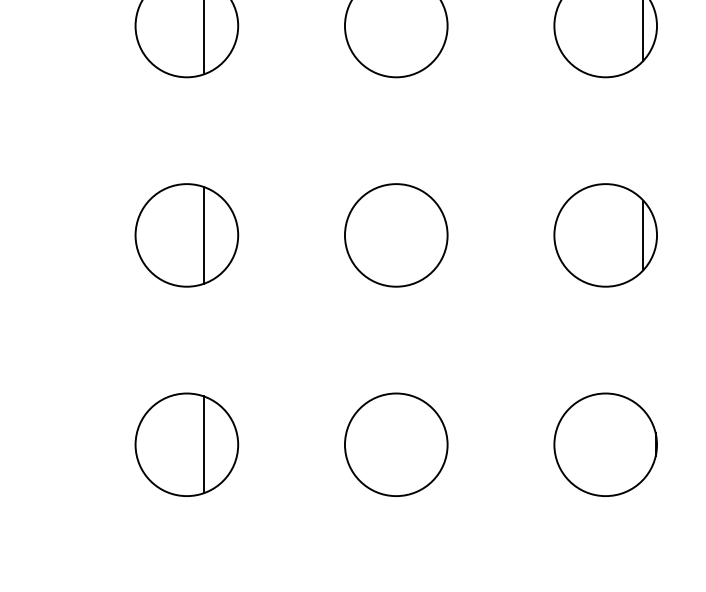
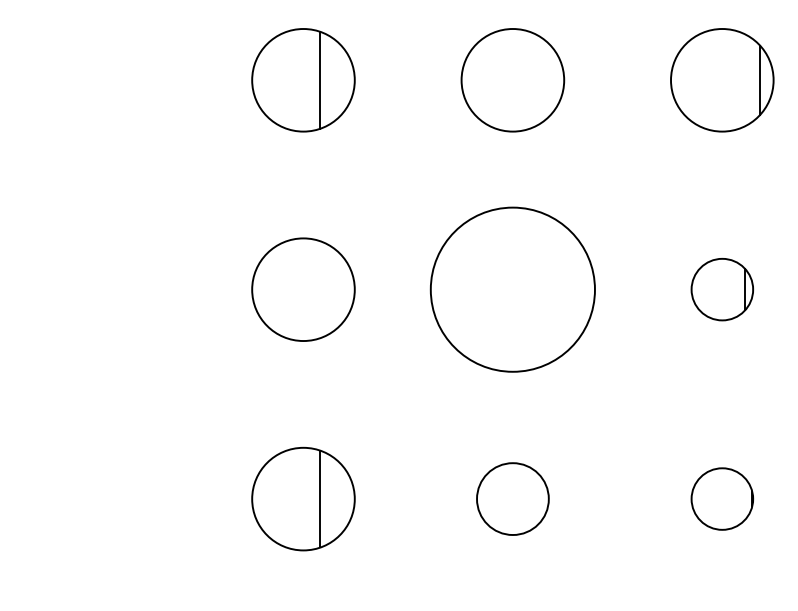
line: (203, 235) -> (320, 289), removed
circle: (395, 235) -> (512, 289), size x1.6
part: (605, 235) -> (722, 289), size x0.6
circle: (395, 444) -> (512, 498), size x0.7
part: (605, 444) -> (722, 498), size x0.6

